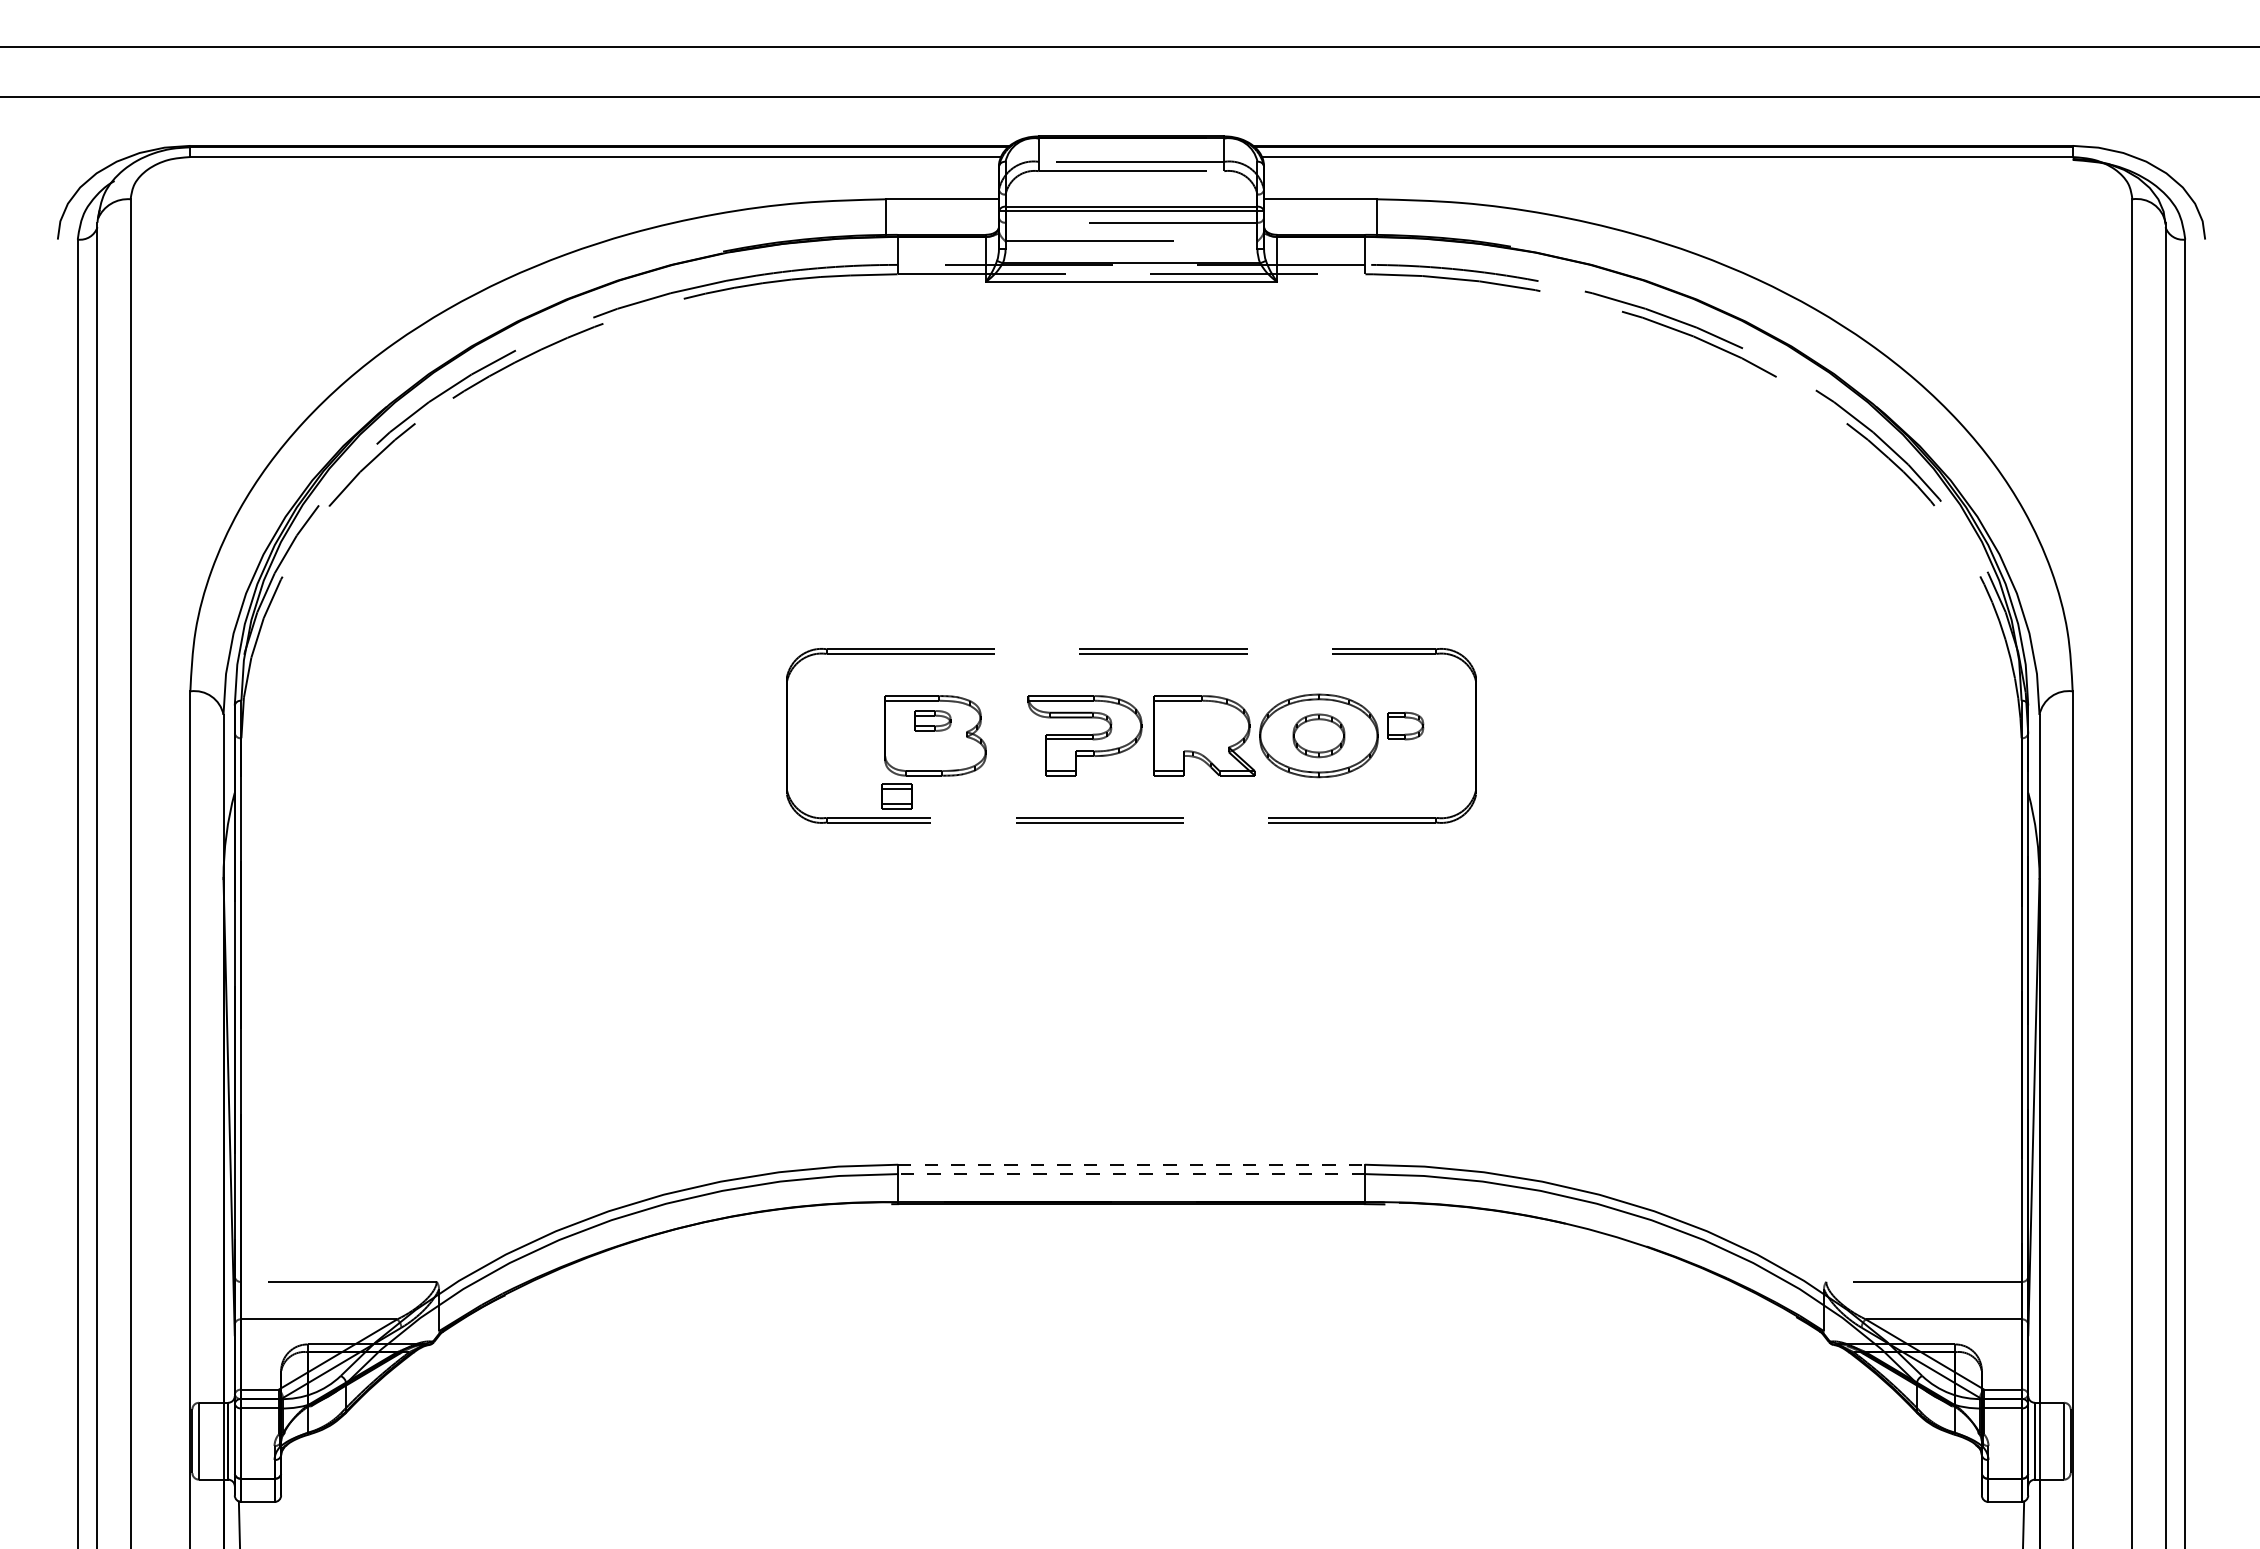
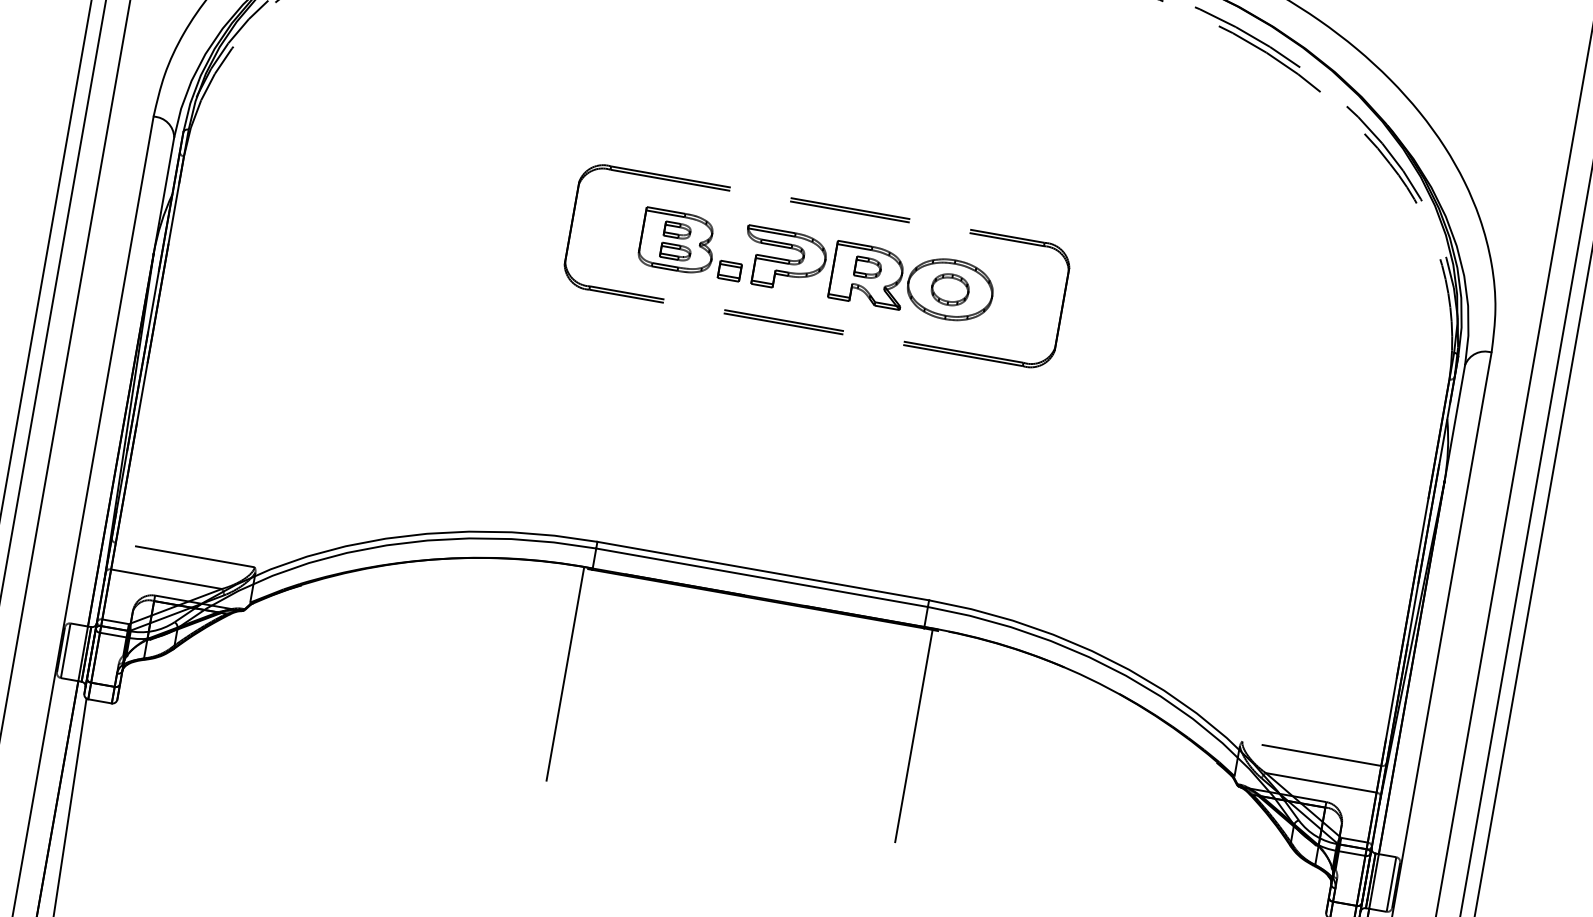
part: (1405, 725) -> (868, 267), moved
part: (935, 750) -> (675, 252), added
part: (896, 796) -> (729, 271), moved
line: (1132, 1164) -> (763, 571), dashed -> solid
line: (1131, 1174) -> (762, 578), dashed -> solid
line: (886, 1352) -> (565, 673), added
line: (1376, 1353) -> (913, 735), added

